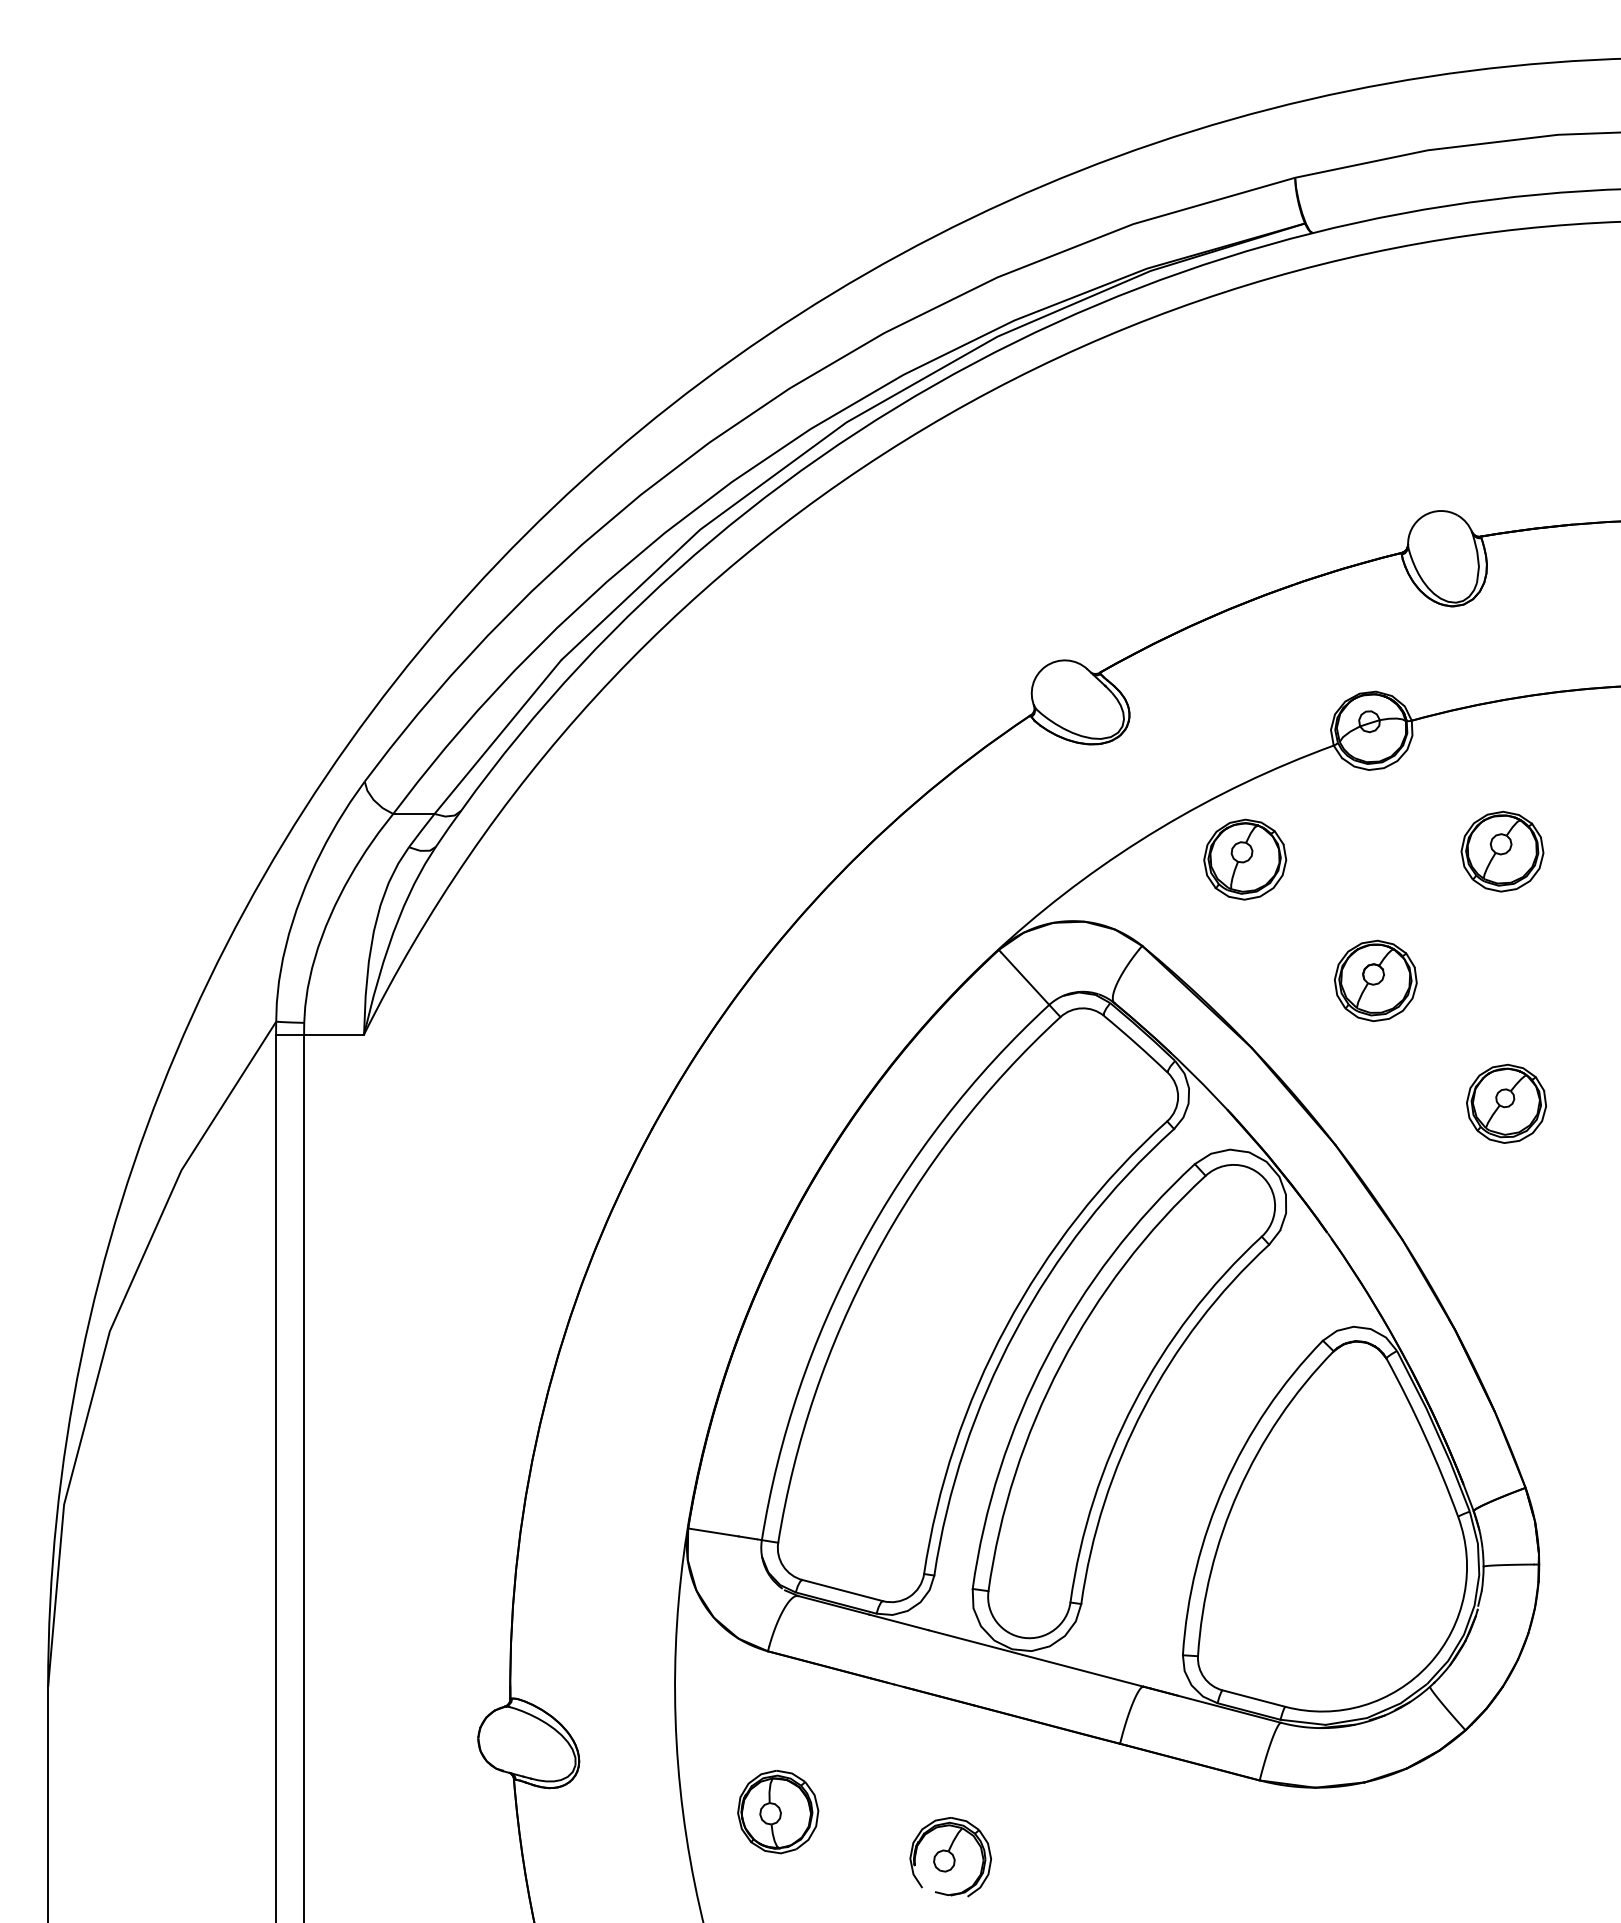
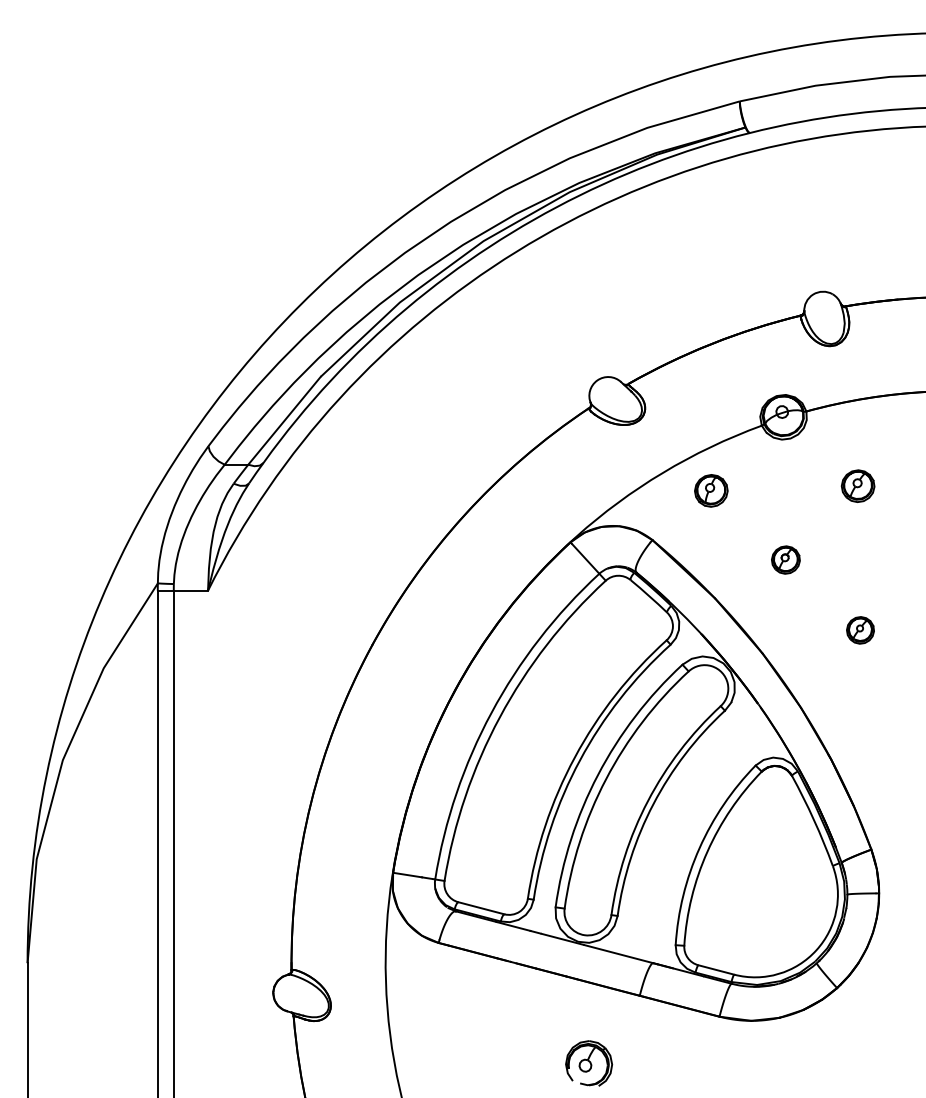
part: (1501, 850) -> (857, 485), size x0.7
part: (1245, 859) -> (711, 490), size x0.7
part: (1375, 979) -> (785, 559), size x0.6
part: (1506, 1104) -> (860, 630), size x0.6
part: (778, 1811) -> (444, 1034), removed
part: (951, 1857) -> (589, 1063), moved

